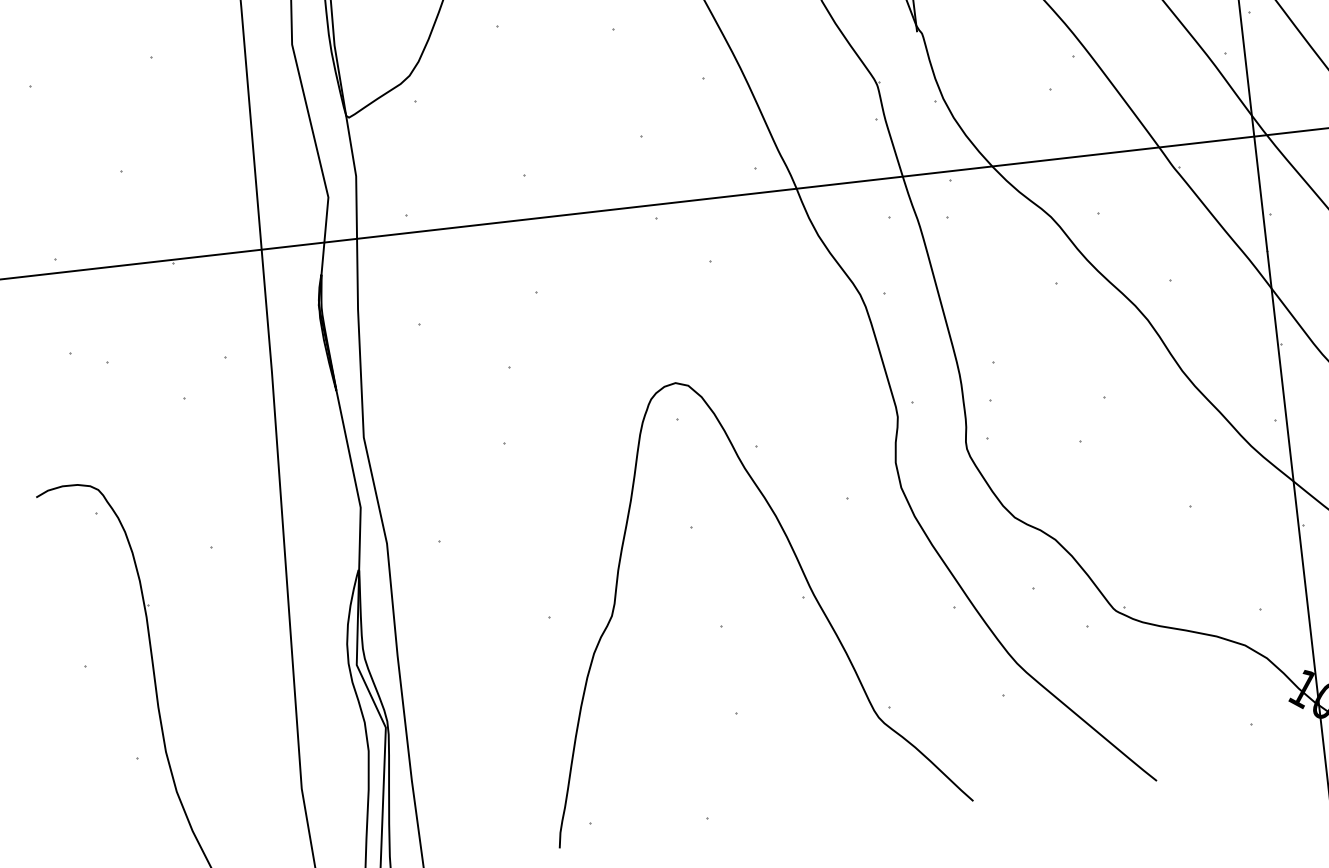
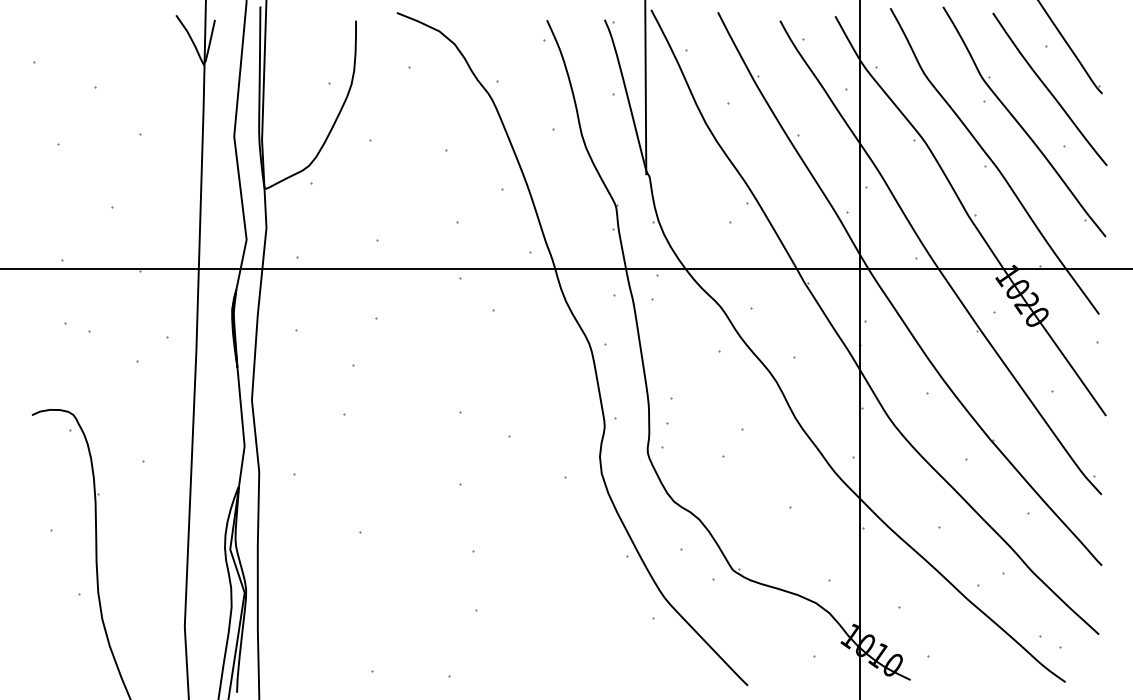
part: (802, 597) -> (528, 538), removed

